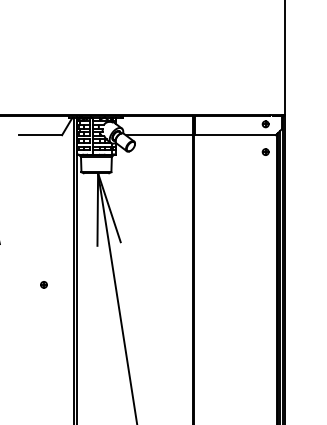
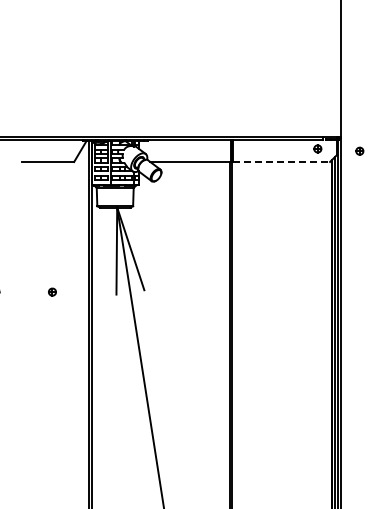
line: (235, 134) -> (281, 161), solid -> dashed
part: (265, 151) -> (359, 150), moved
part: (44, 284) -> (52, 291), moved

